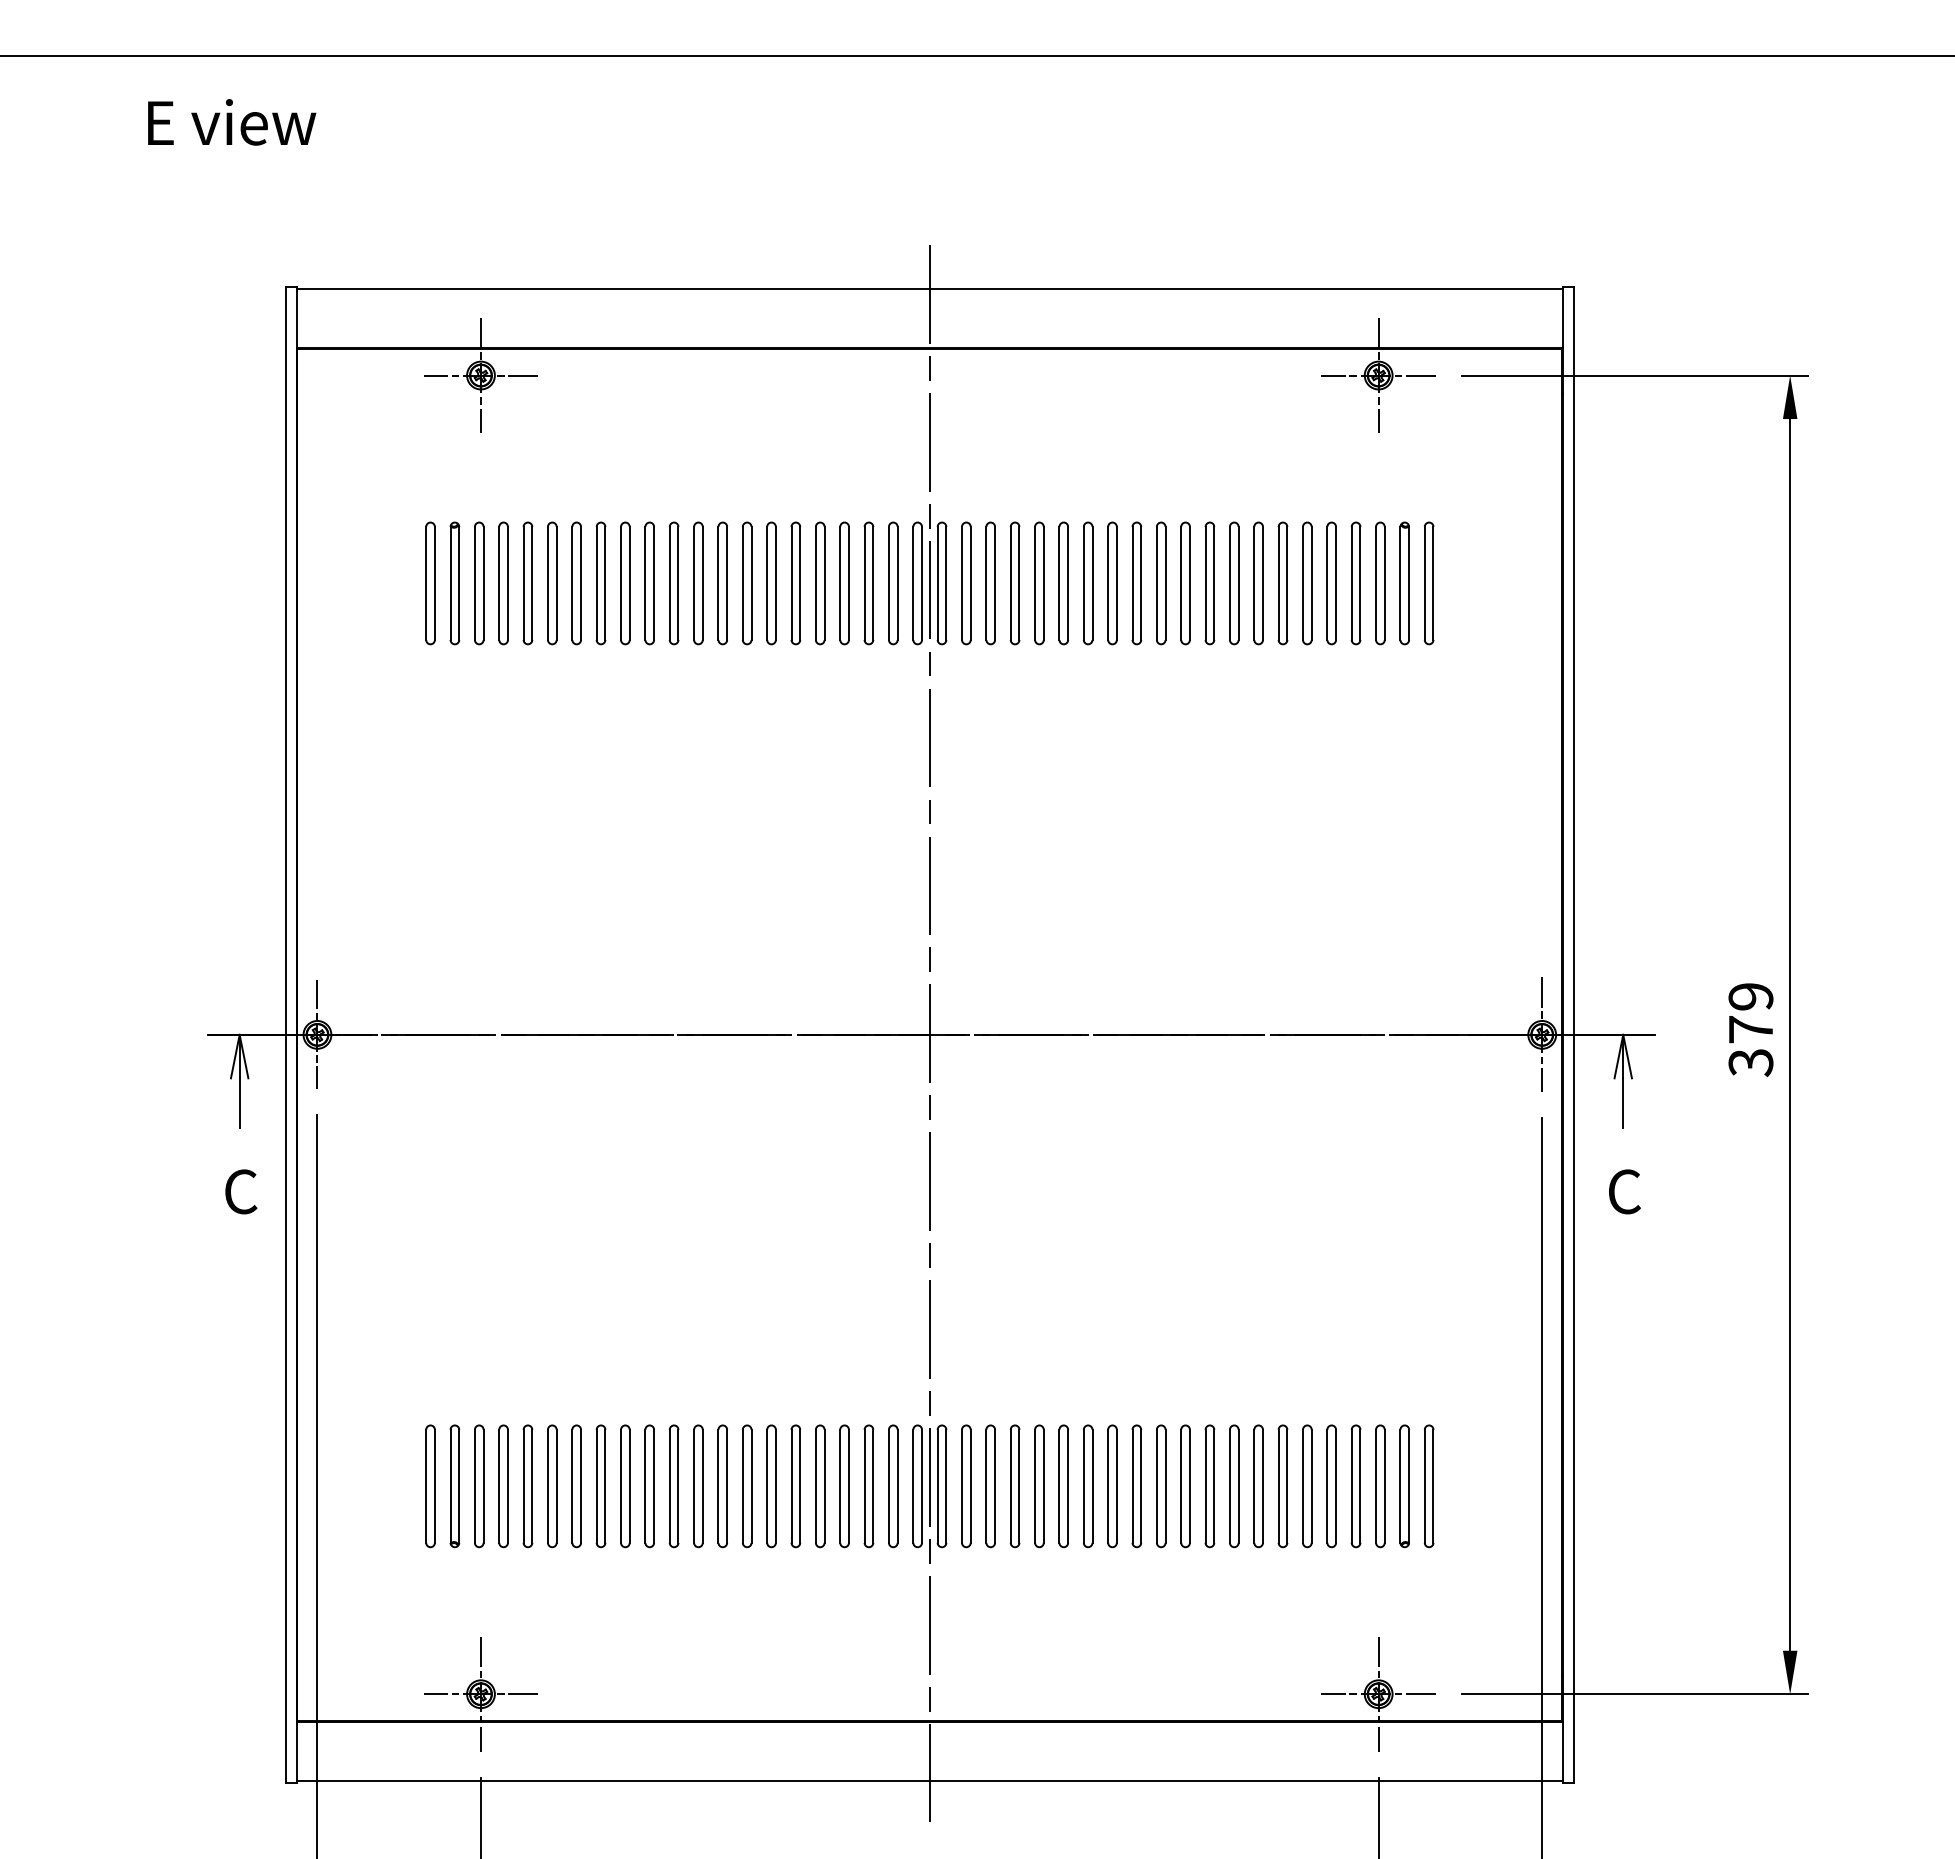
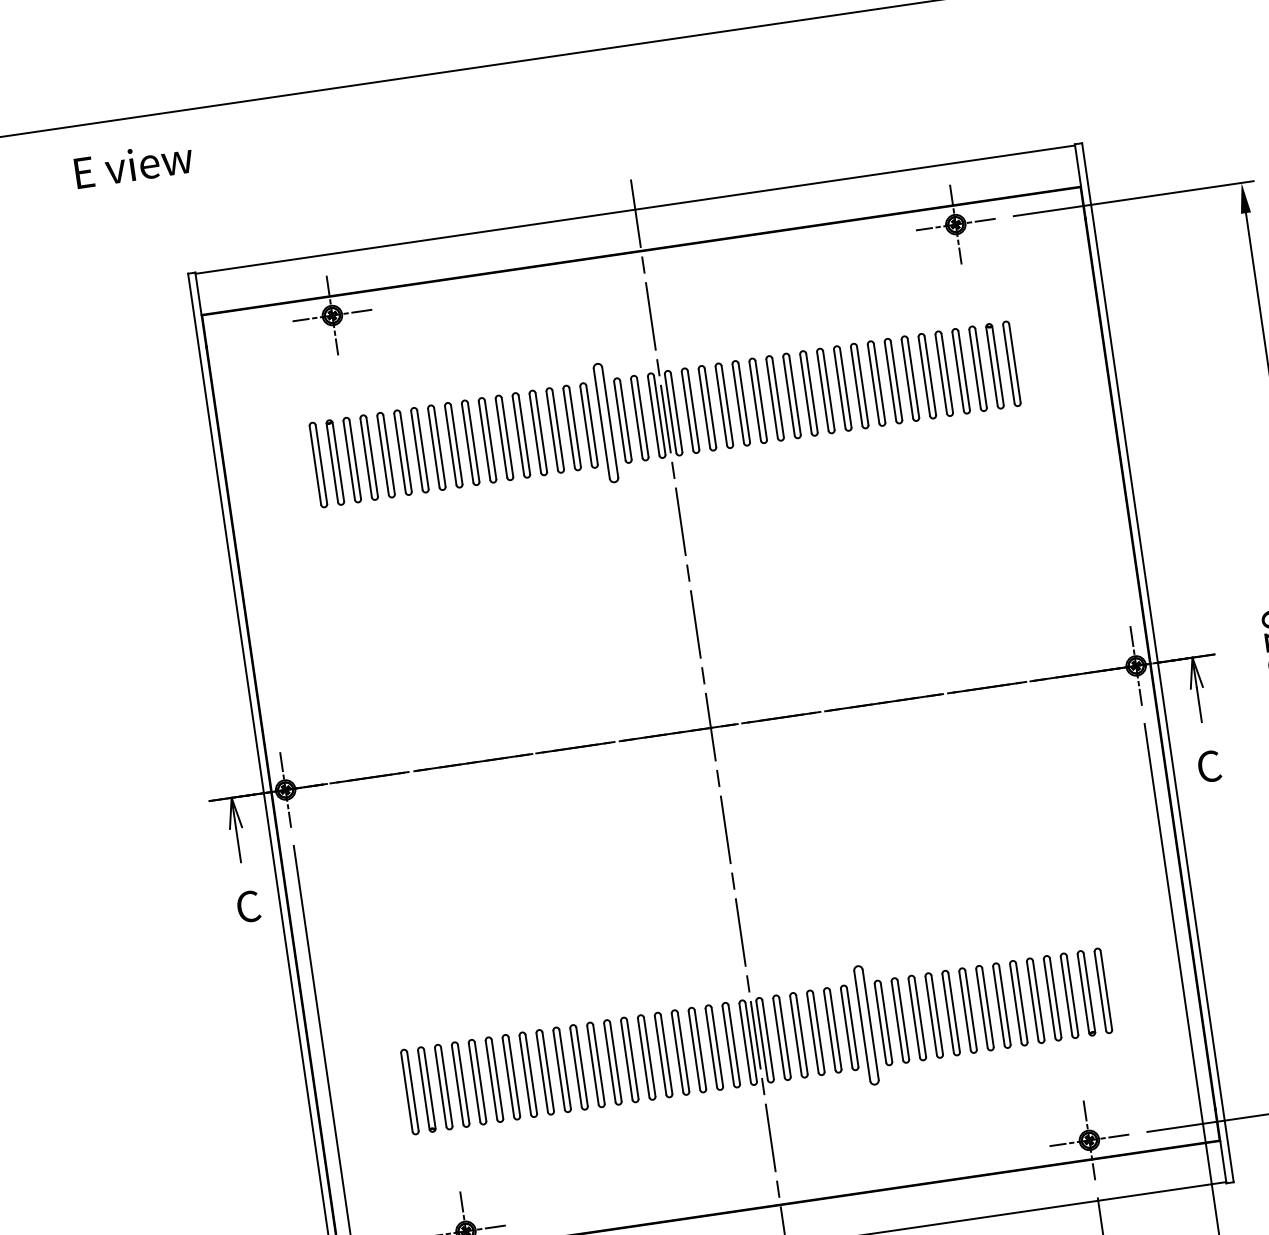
part: (844, 583) -> (605, 423), size x1.4
part: (1088, 1486) -> (866, 1025), size x1.4

